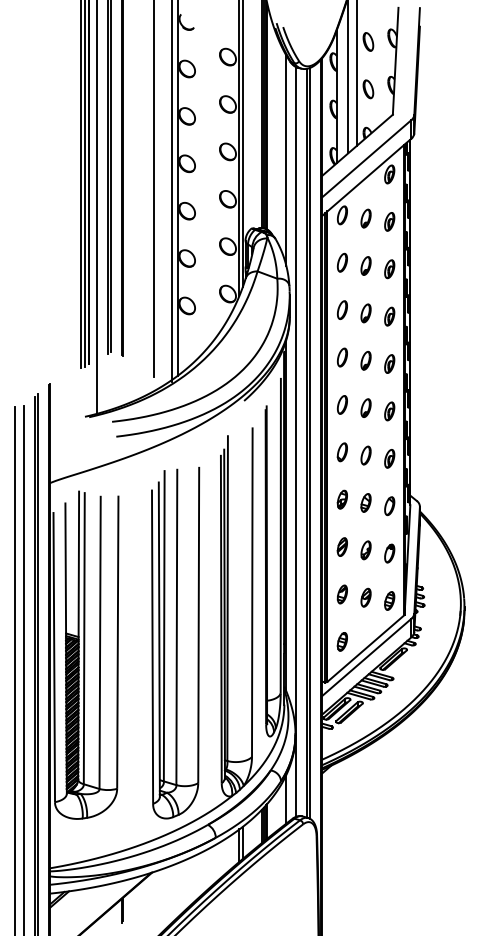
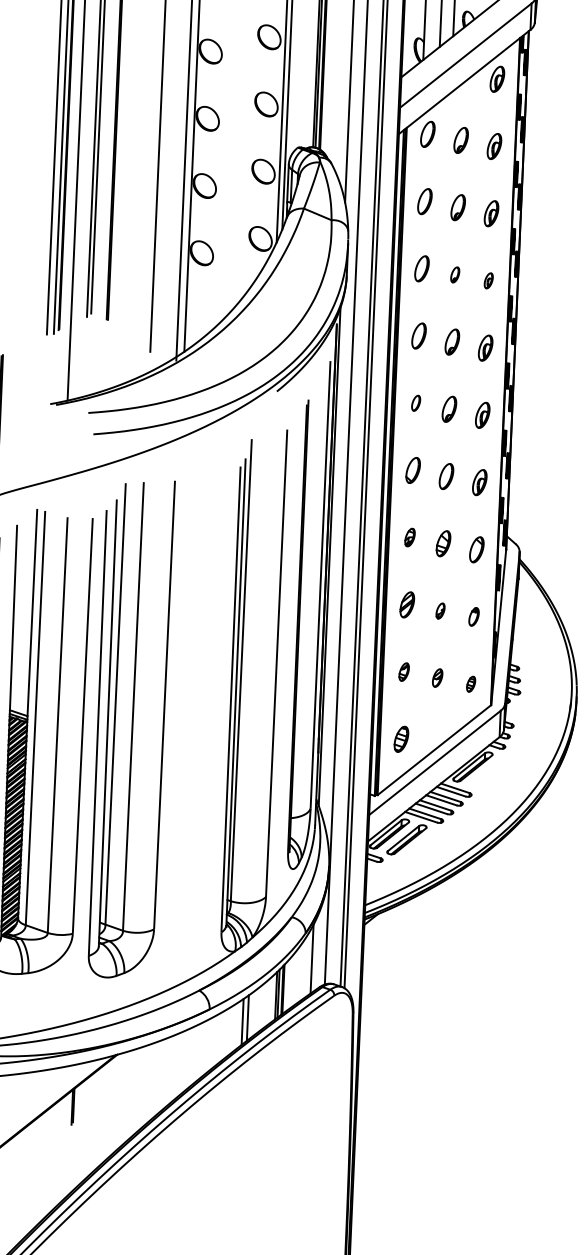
part: (365, 313) -> (454, 274), size x0.6
part: (389, 316) -> (488, 280), size x0.6
part: (342, 404) -> (416, 402), size x0.6
part: (341, 499) -> (408, 537), size x0.7
part: (365, 550) -> (439, 611), size x0.6
part: (389, 553) -> (473, 616), size x0.7
part: (341, 594) -> (403, 672), size x0.7
part: (365, 597) -> (436, 677), size x0.7
part: (389, 600) -> (470, 683), size x0.6
part: (175, 643) -> (130, 729), moved

